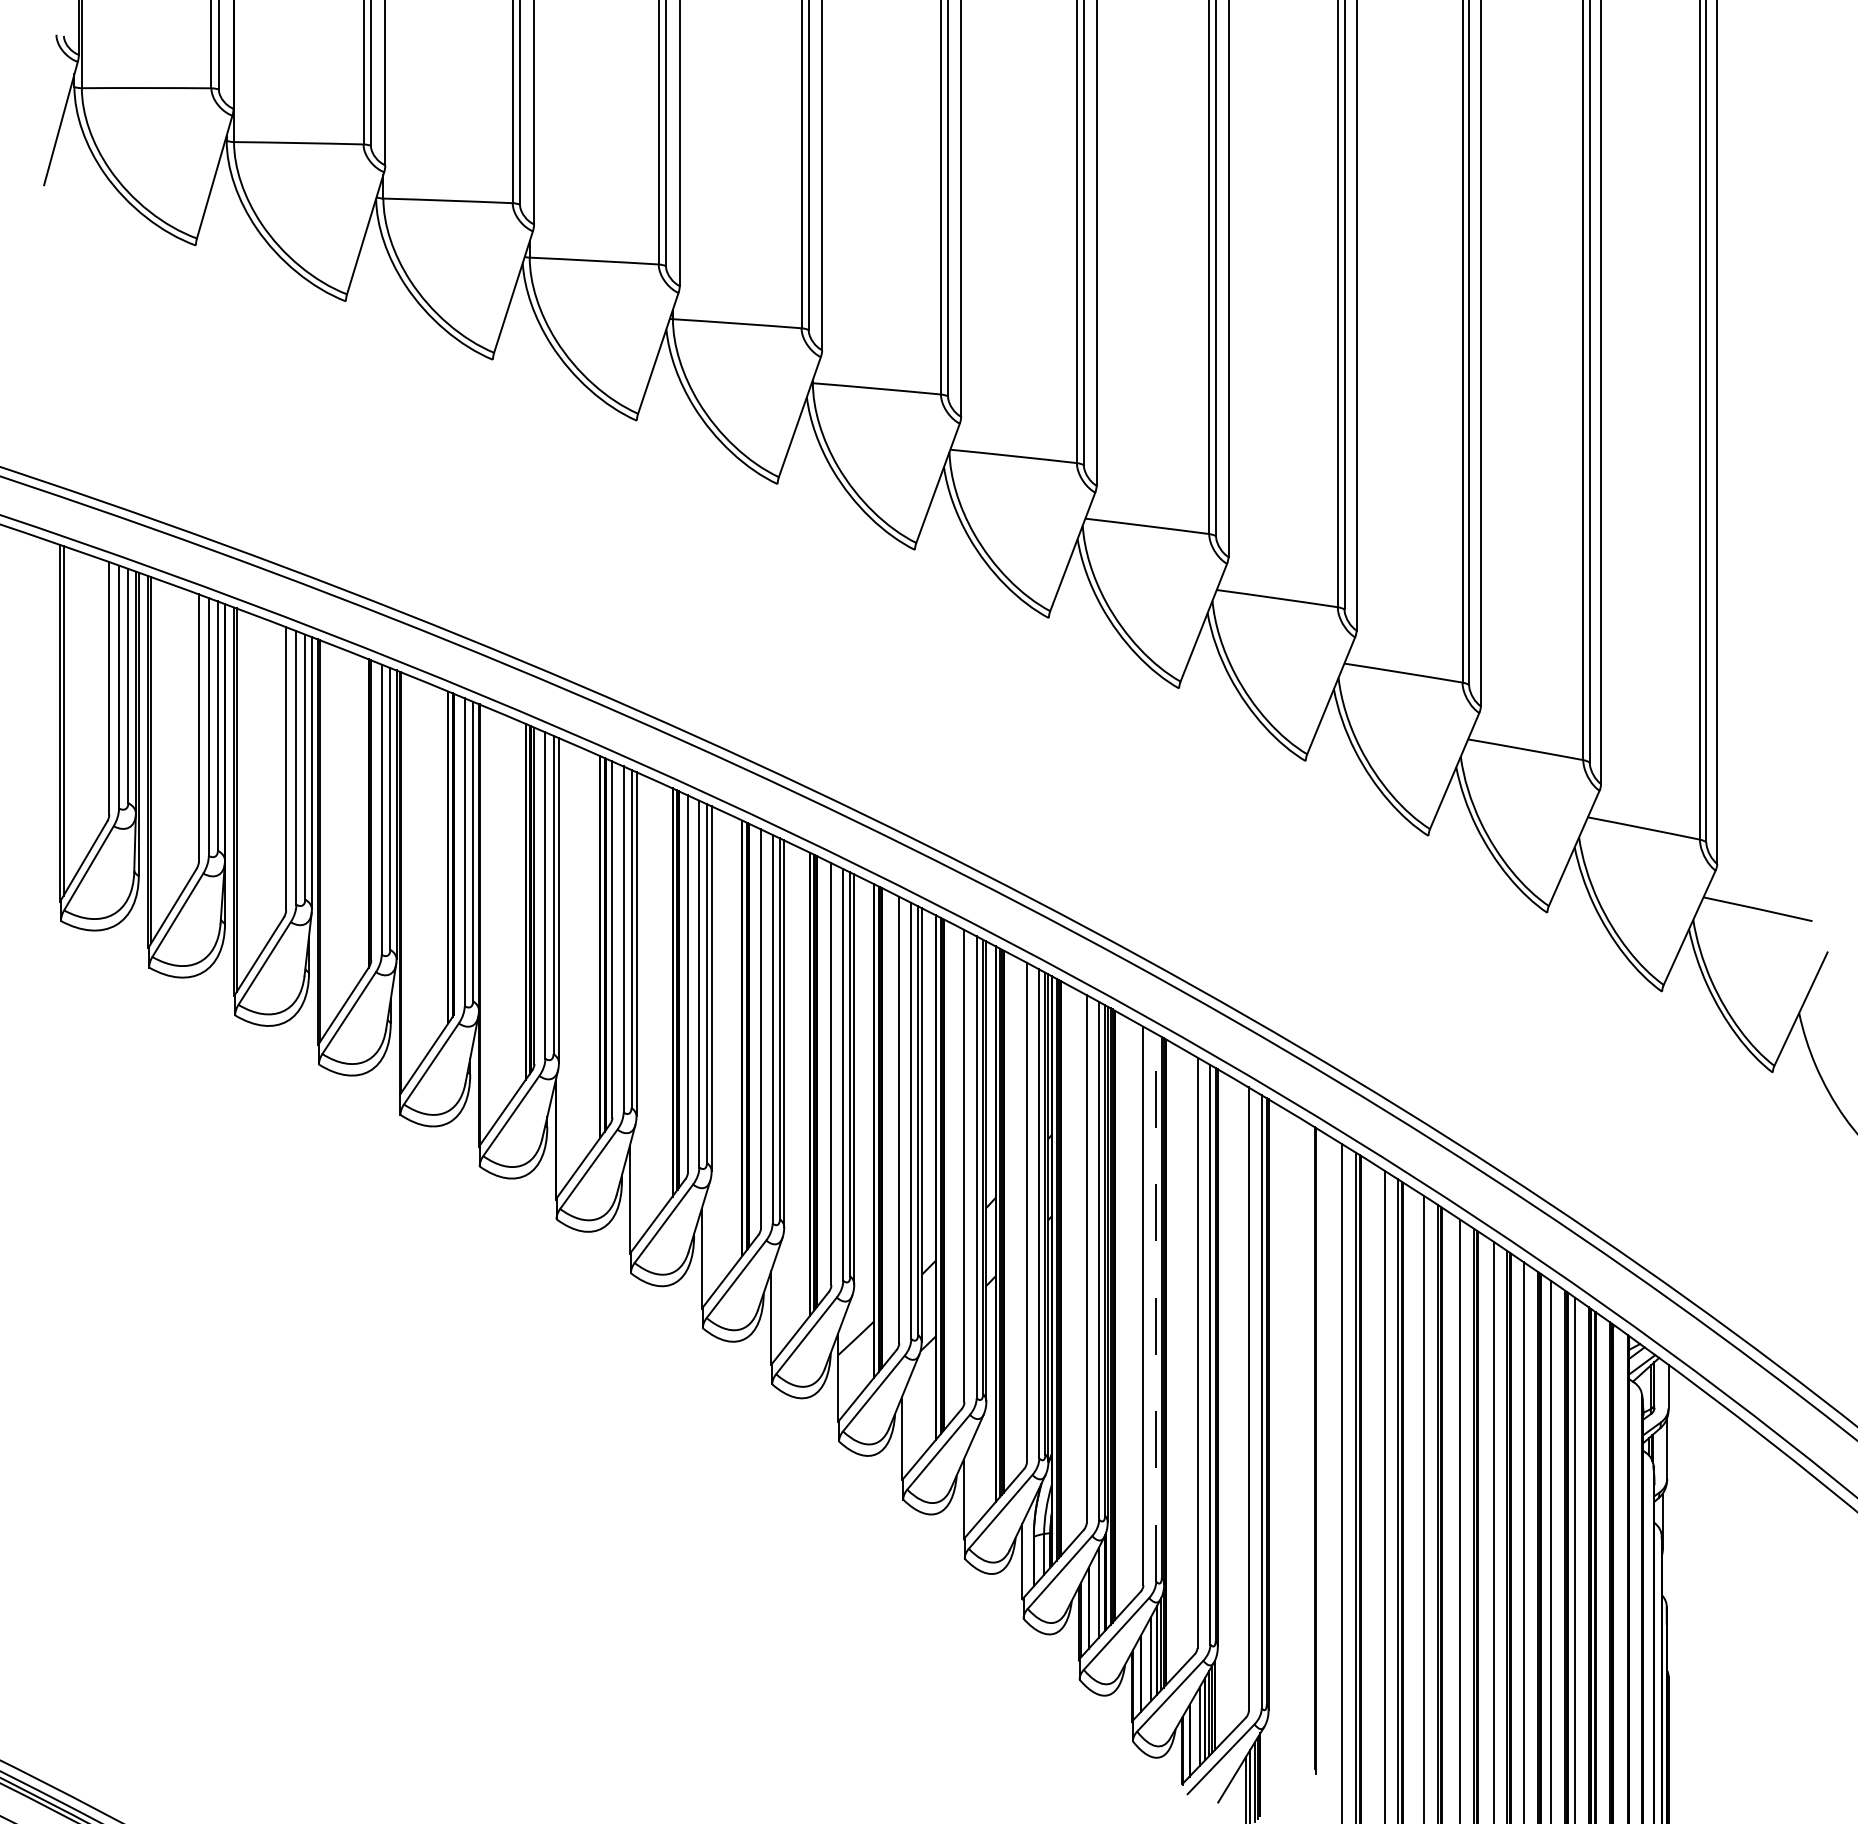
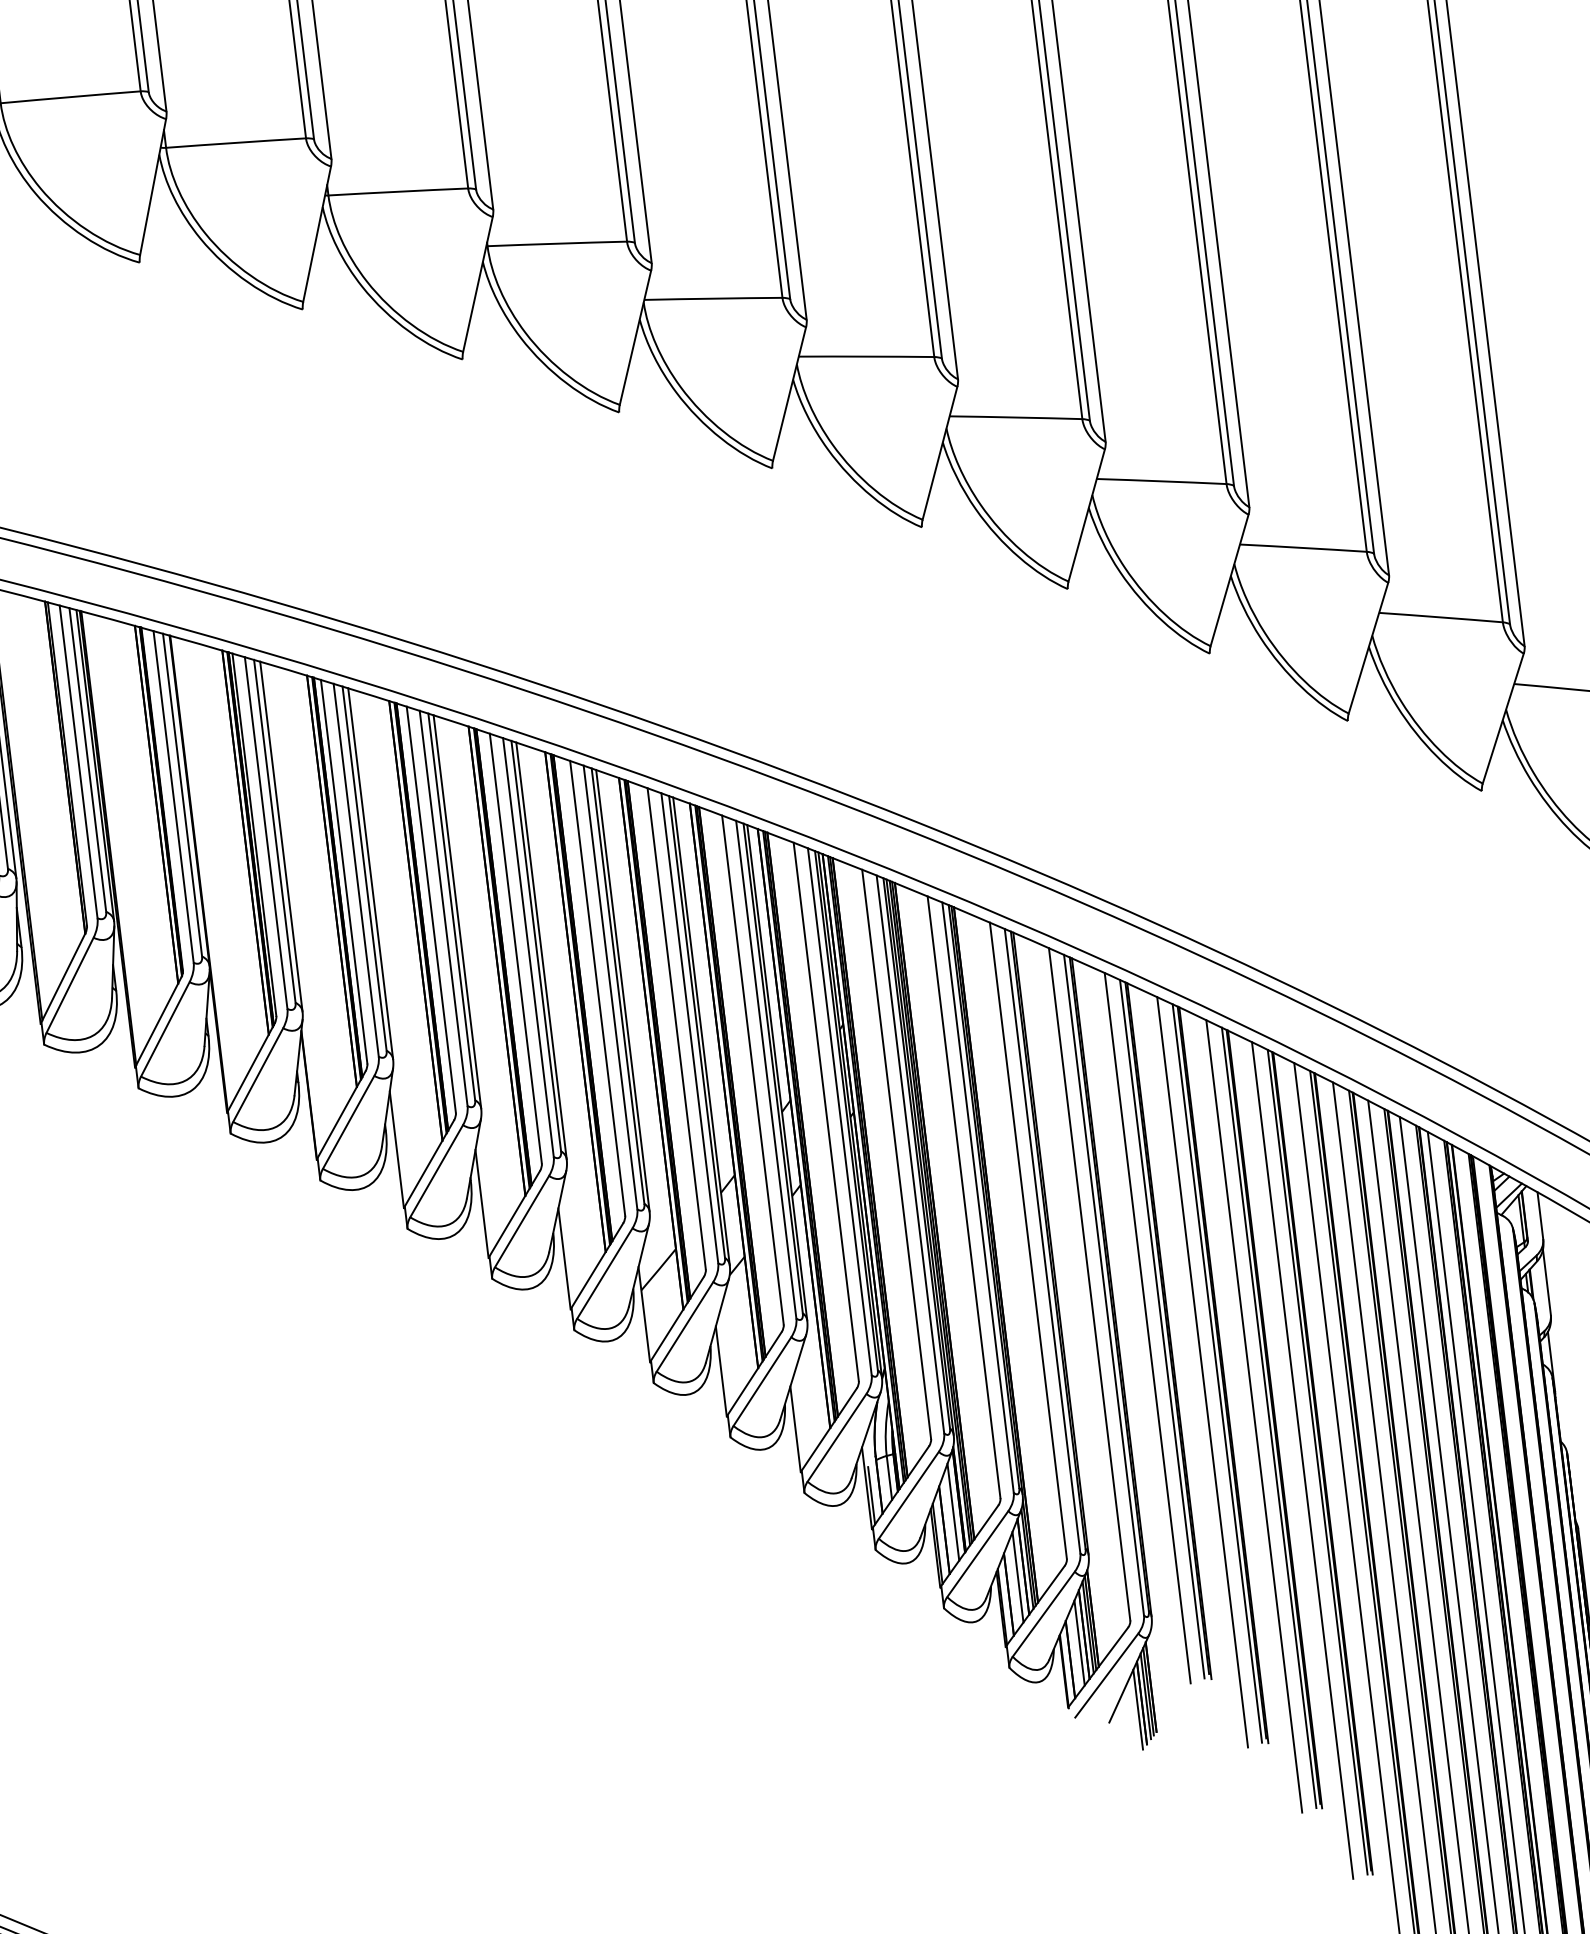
line: (1156, 1307) -> (978, 1197), dashed -> solid
line: (1296, 1445) -> (1147, 1327), added
line: (1310, 1448) -> (1162, 1329), added
line: (1025, 1568) -> (871, 1495), added

